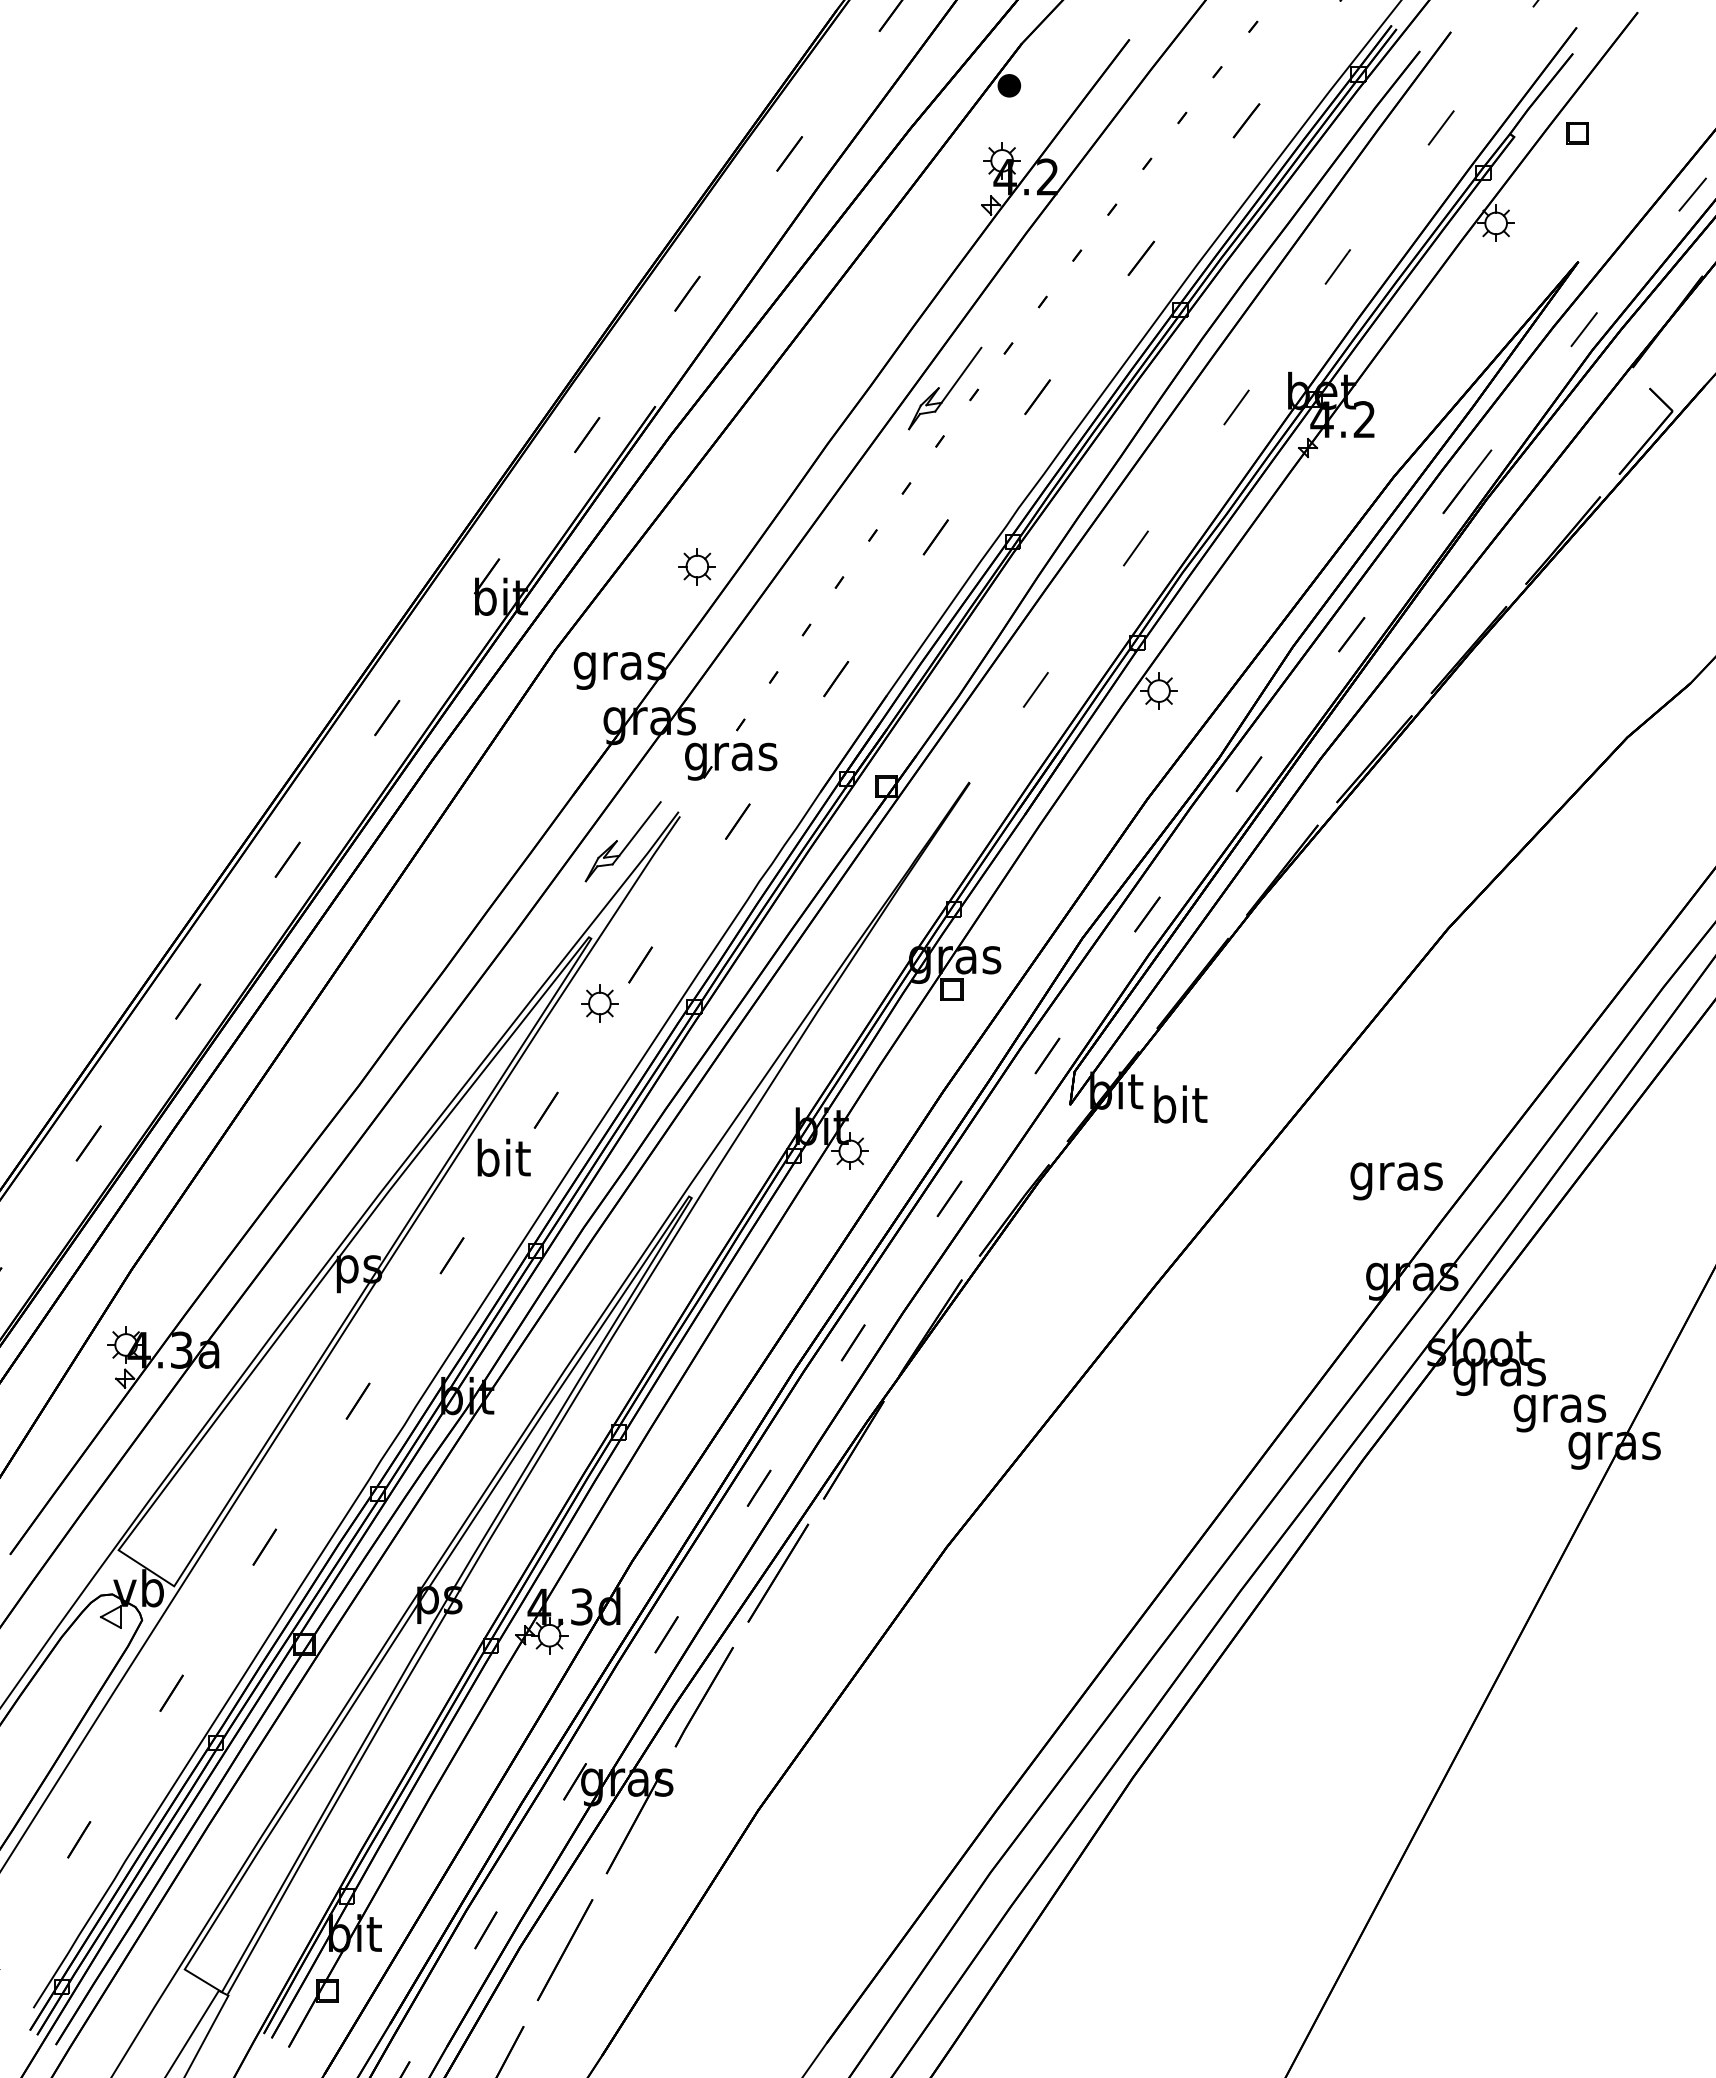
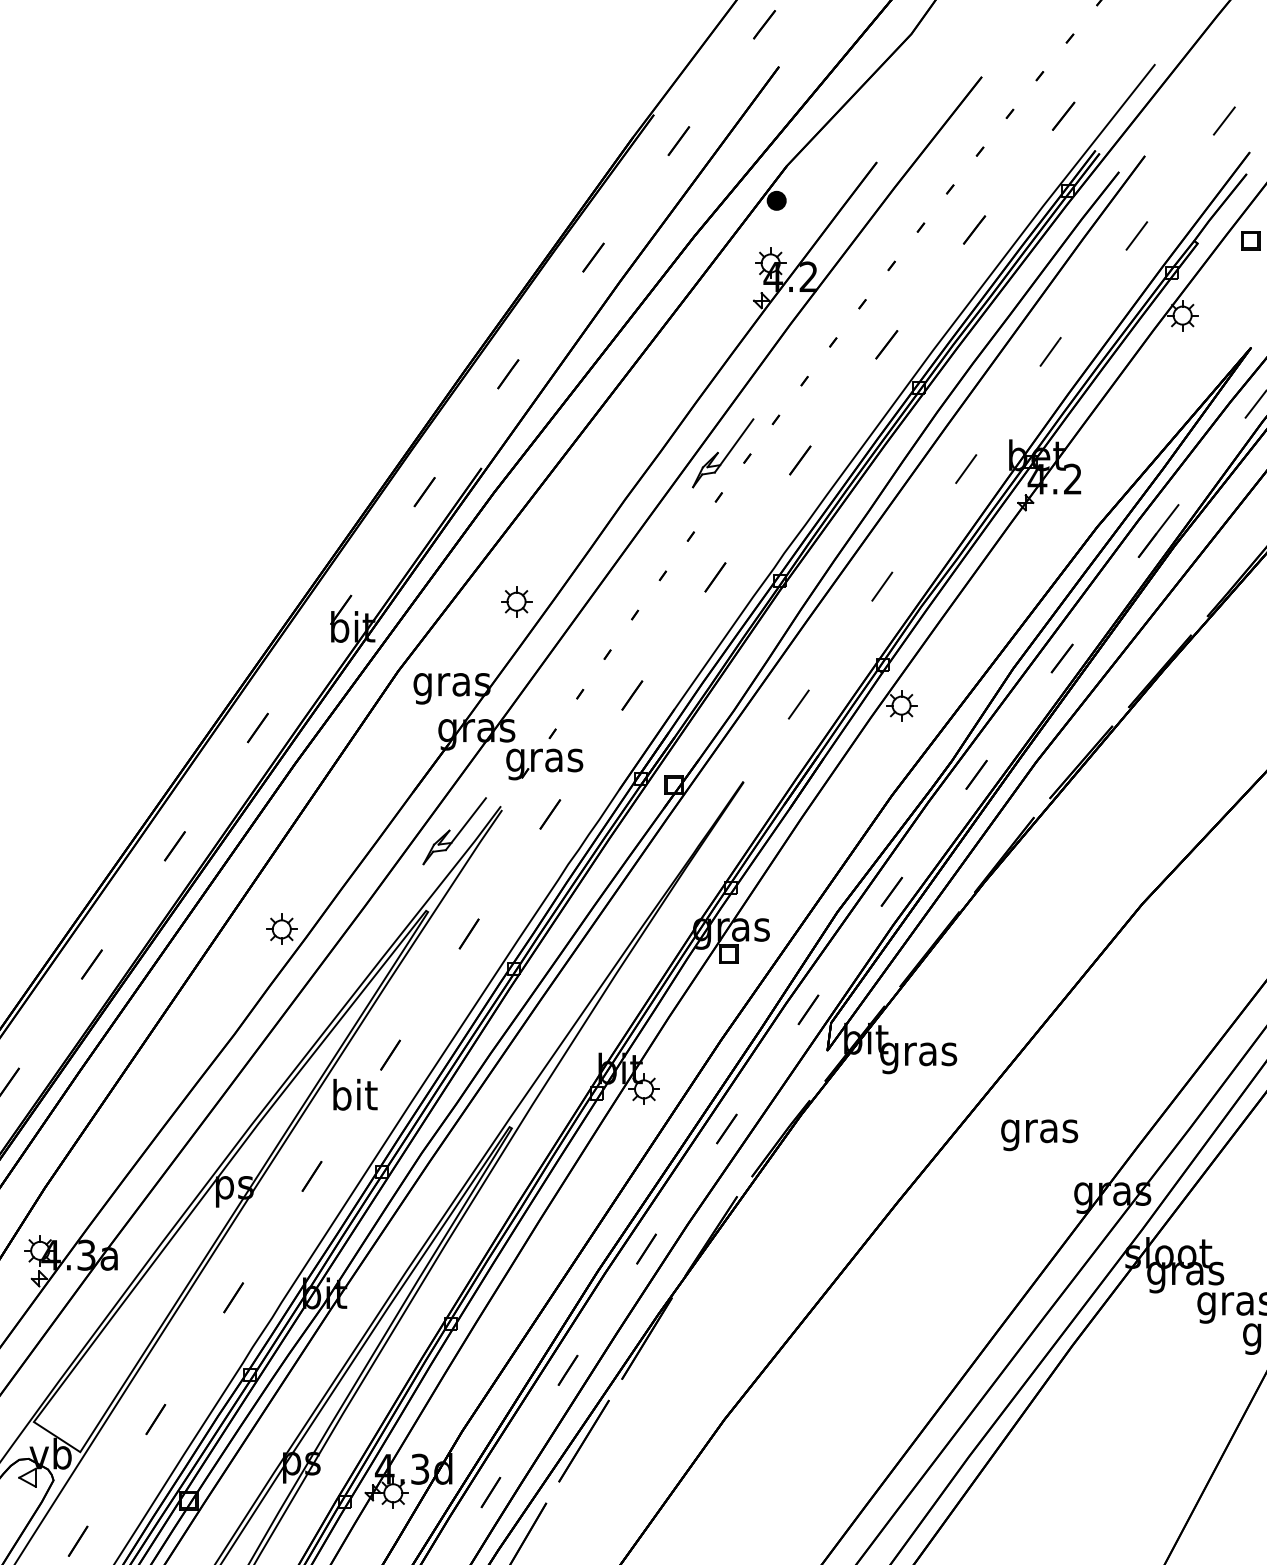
part: (599, 1003) -> (281, 929), moved
text: (1179, 1109) -> (918, 1054), bit -> gras
text: (1396, 1181) -> (1039, 1135), moved

